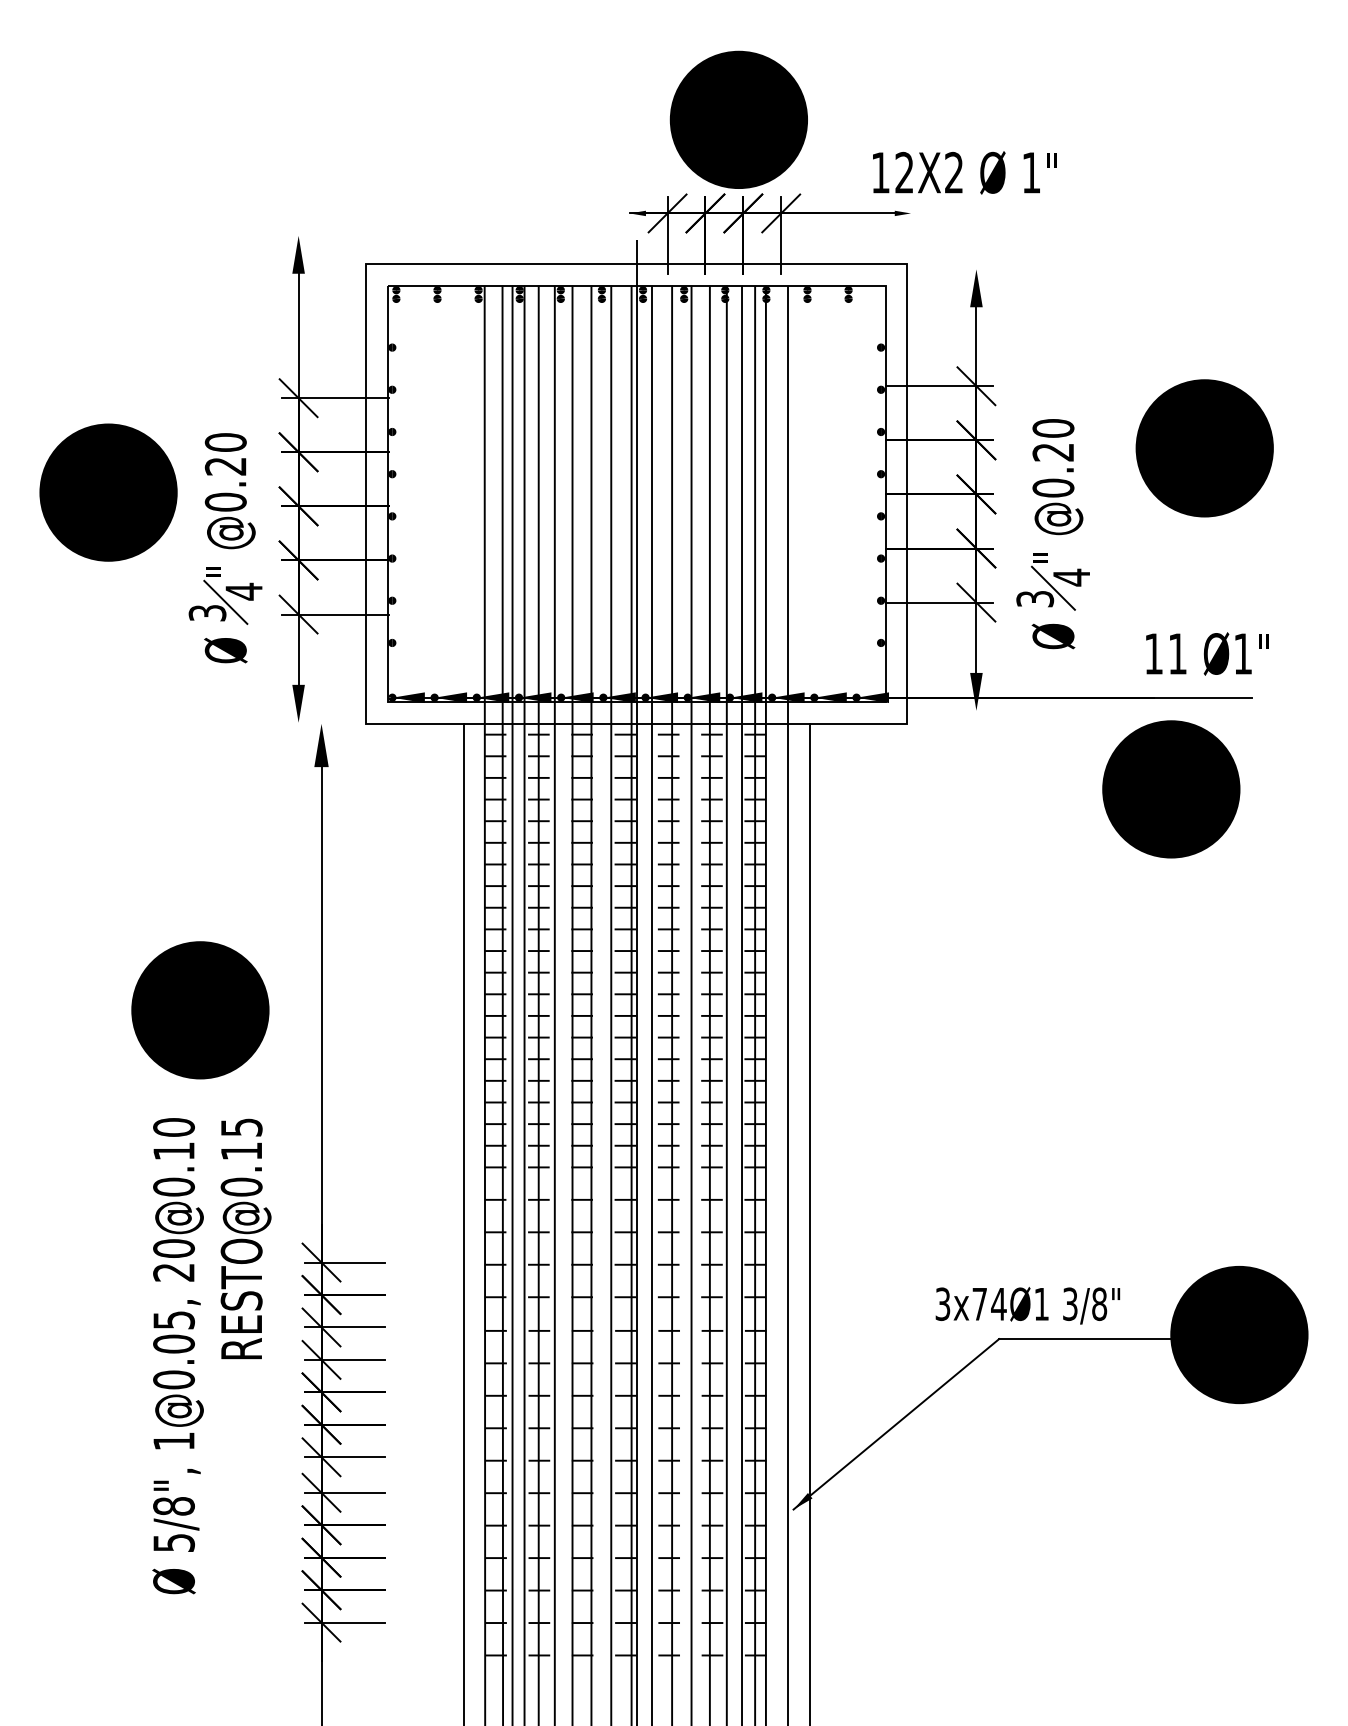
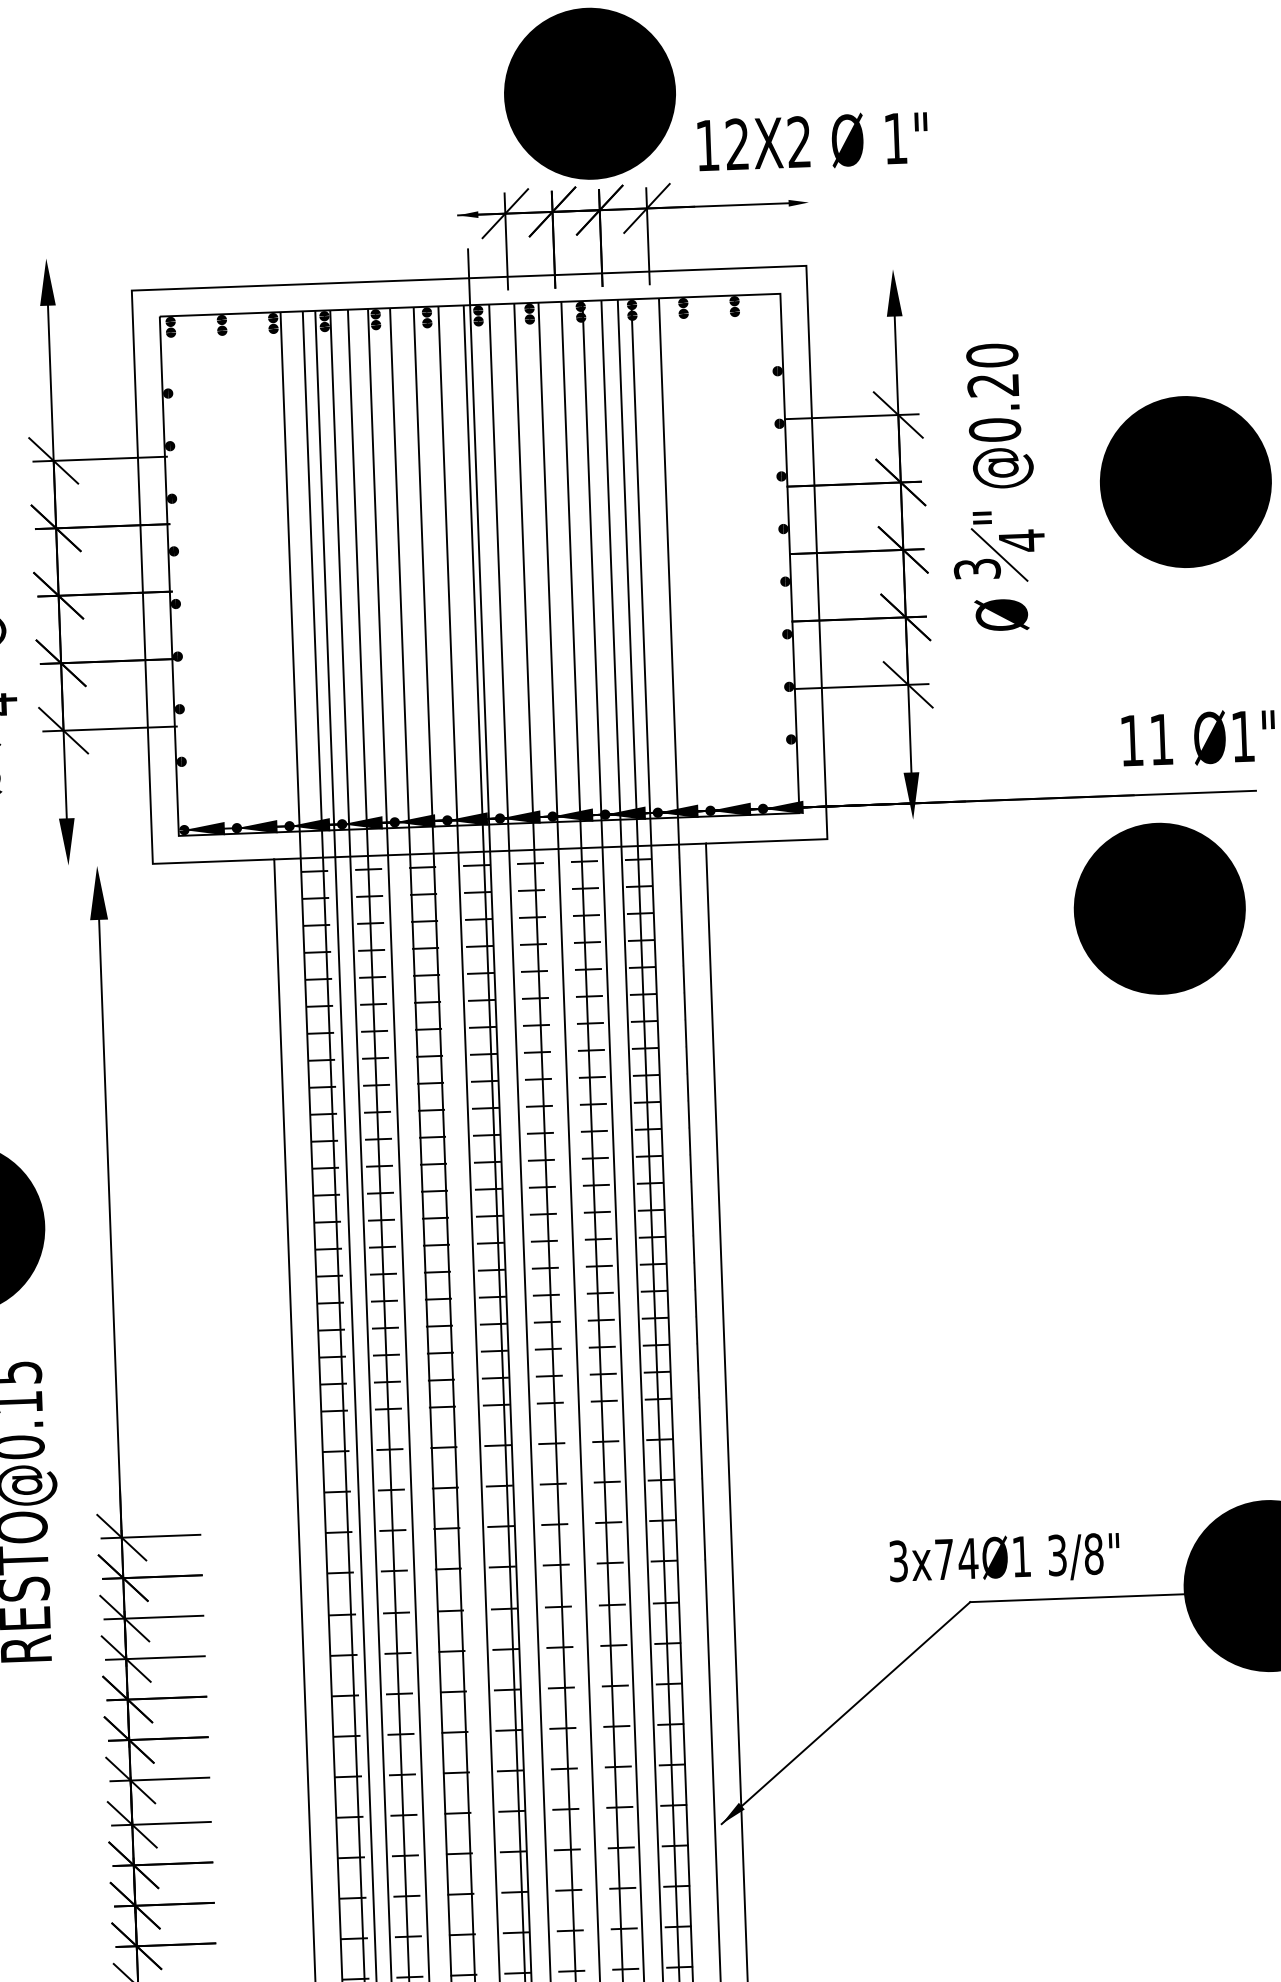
text: (964, 172) -> (812, 141), moved
part: (1052, 534) -> (995, 487), moved

